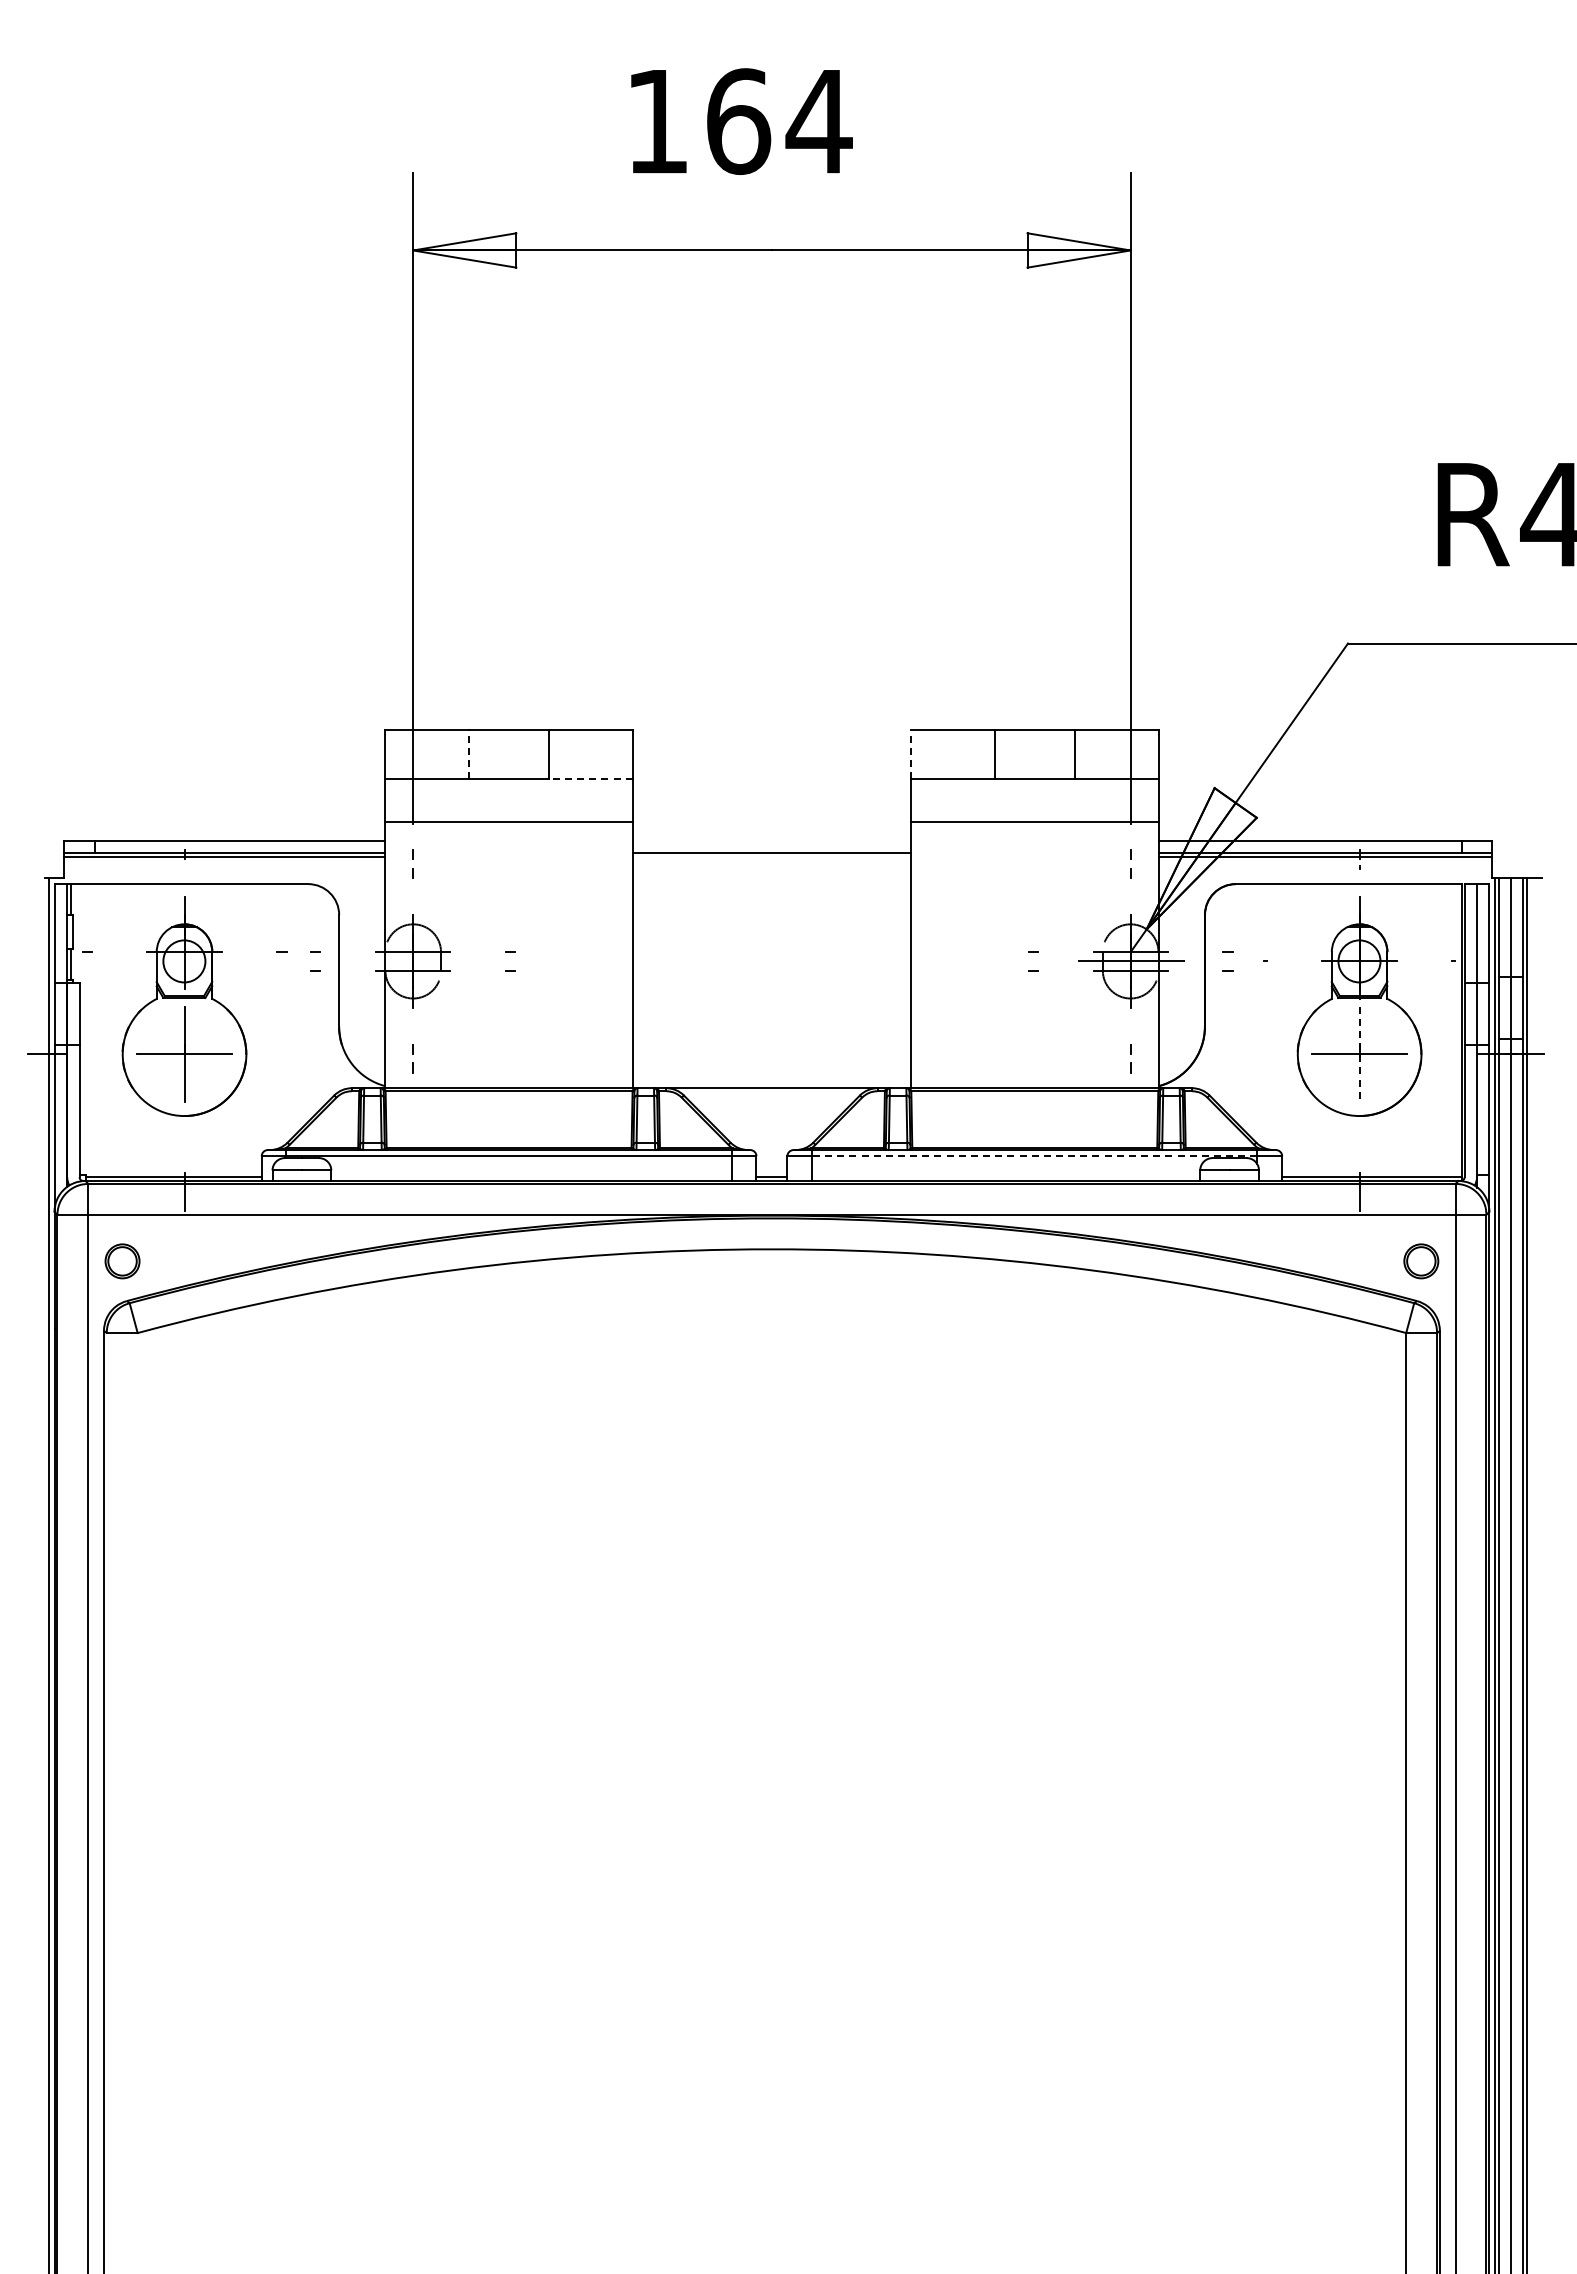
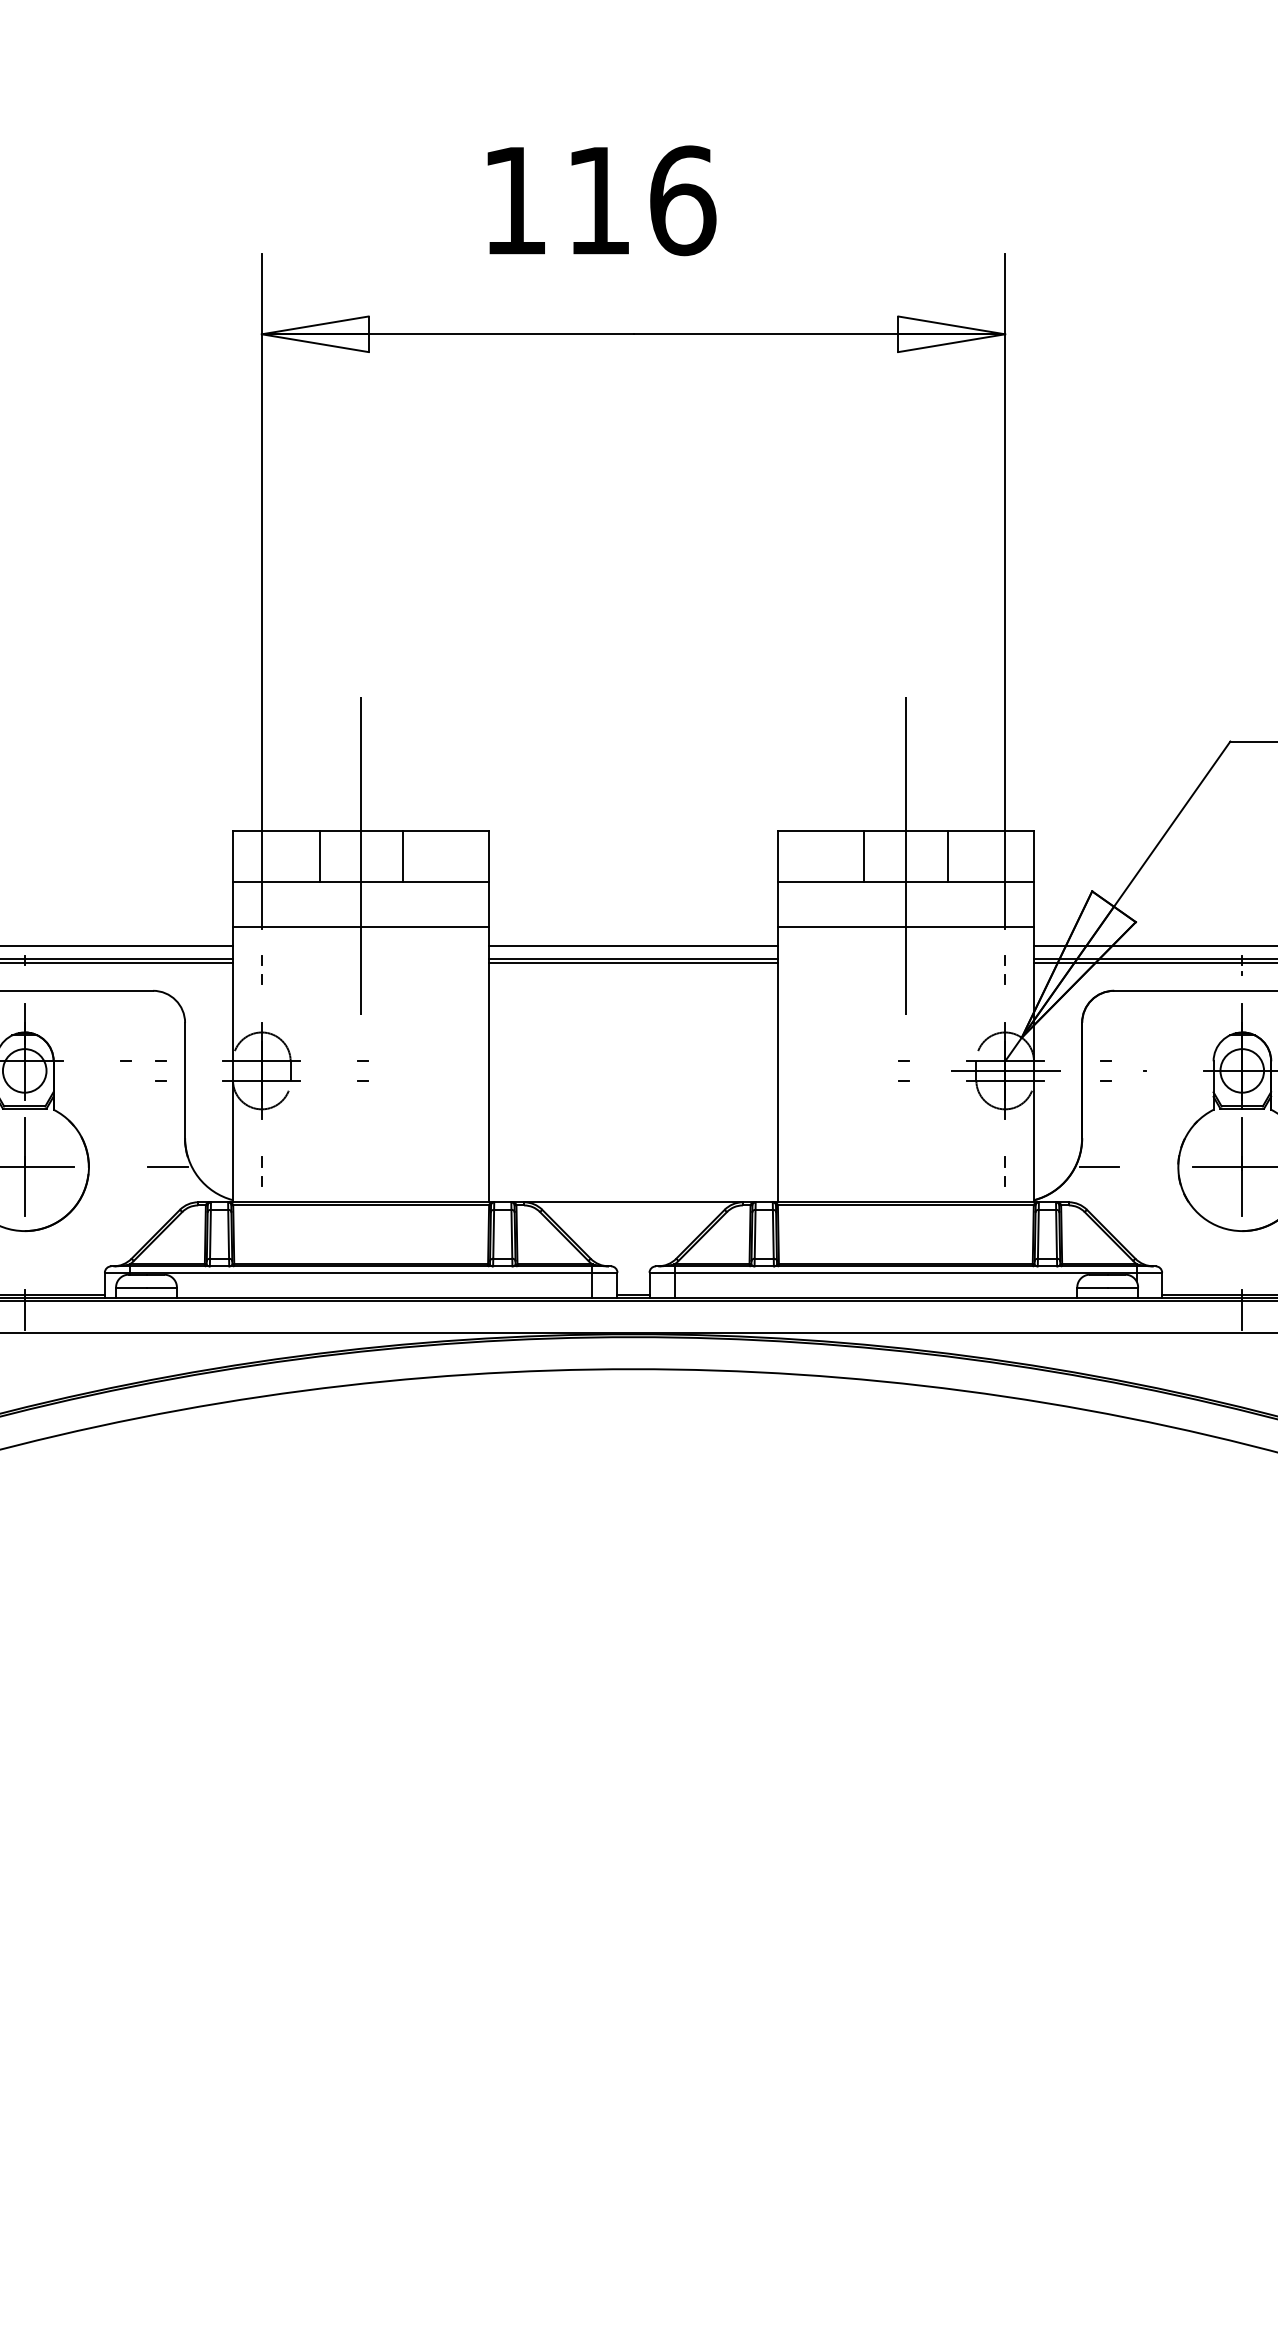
text: (779, 121) -> (641, 200), 164 -> 116
line: (509, 753) -> (361, 855), added
line: (1034, 753) -> (905, 855), added
line: (468, 754) -> (319, 856), dashed -> solid
line: (911, 754) -> (778, 856), dashed -> solid
line: (591, 778) -> (446, 881), dashed -> solid
line: (771, 840) -> (633, 945), added
line: (771, 856) -> (633, 962), added
line: (322, 1054) -> (167, 1167), added
line: (1221, 1054) -> (1099, 1167), added
line: (1359, 1054) -> (1242, 1167), dashed -> solid
line: (1034, 1156) -> (905, 1273), dashed -> solid

